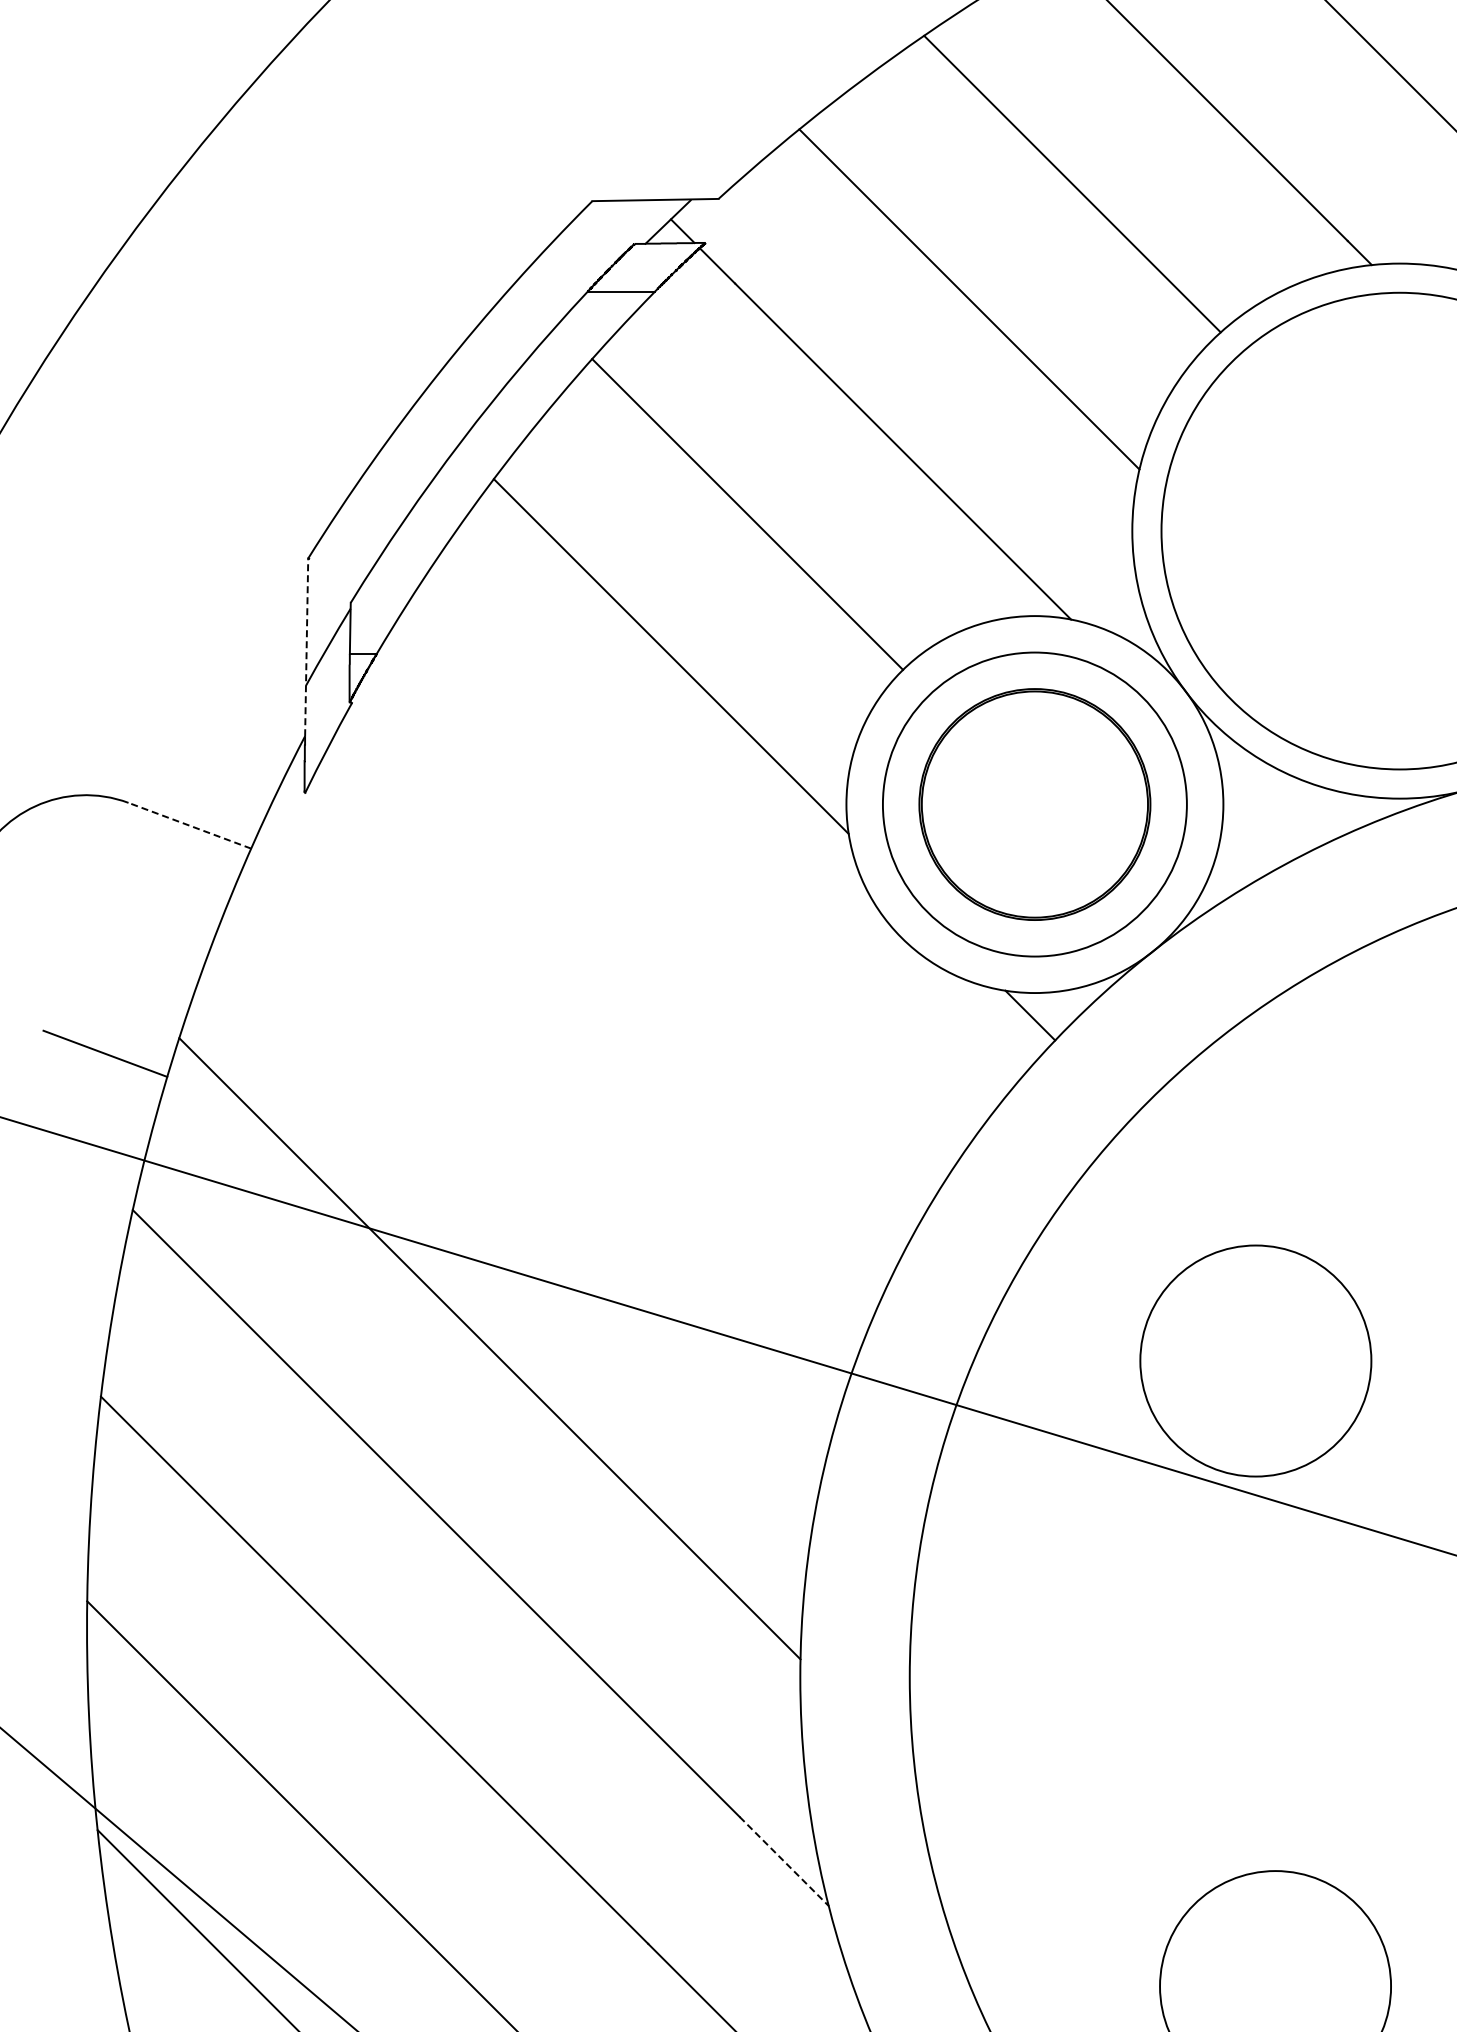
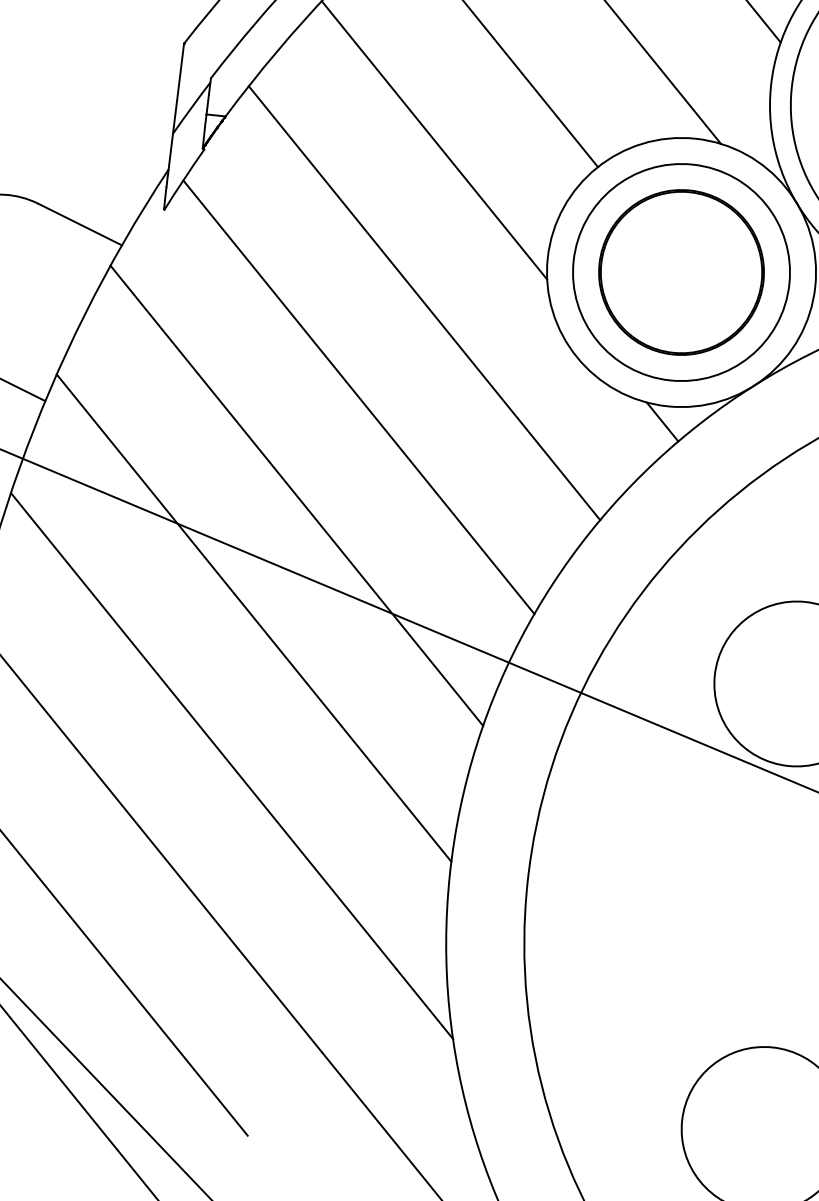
line: (306, 647) -> (176, 106), dashed -> solid
line: (189, 825) -> (79, 224), dashed -> solid
line: (680, 884) -> (423, 302), added
line: (603, 1025) -> (358, 397), added
line: (531, 1171) -> (296, 495), added
line: (784, 1861) -> (424, 1004), dashed -> solid

